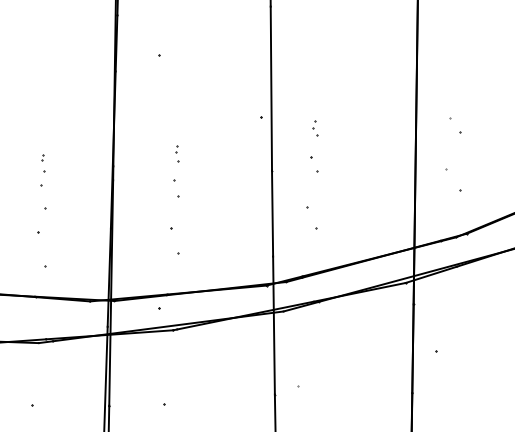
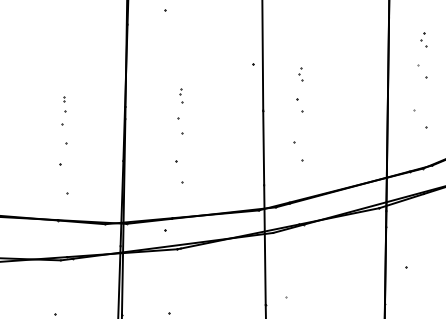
part: (456, 88) -> (423, 39), added

